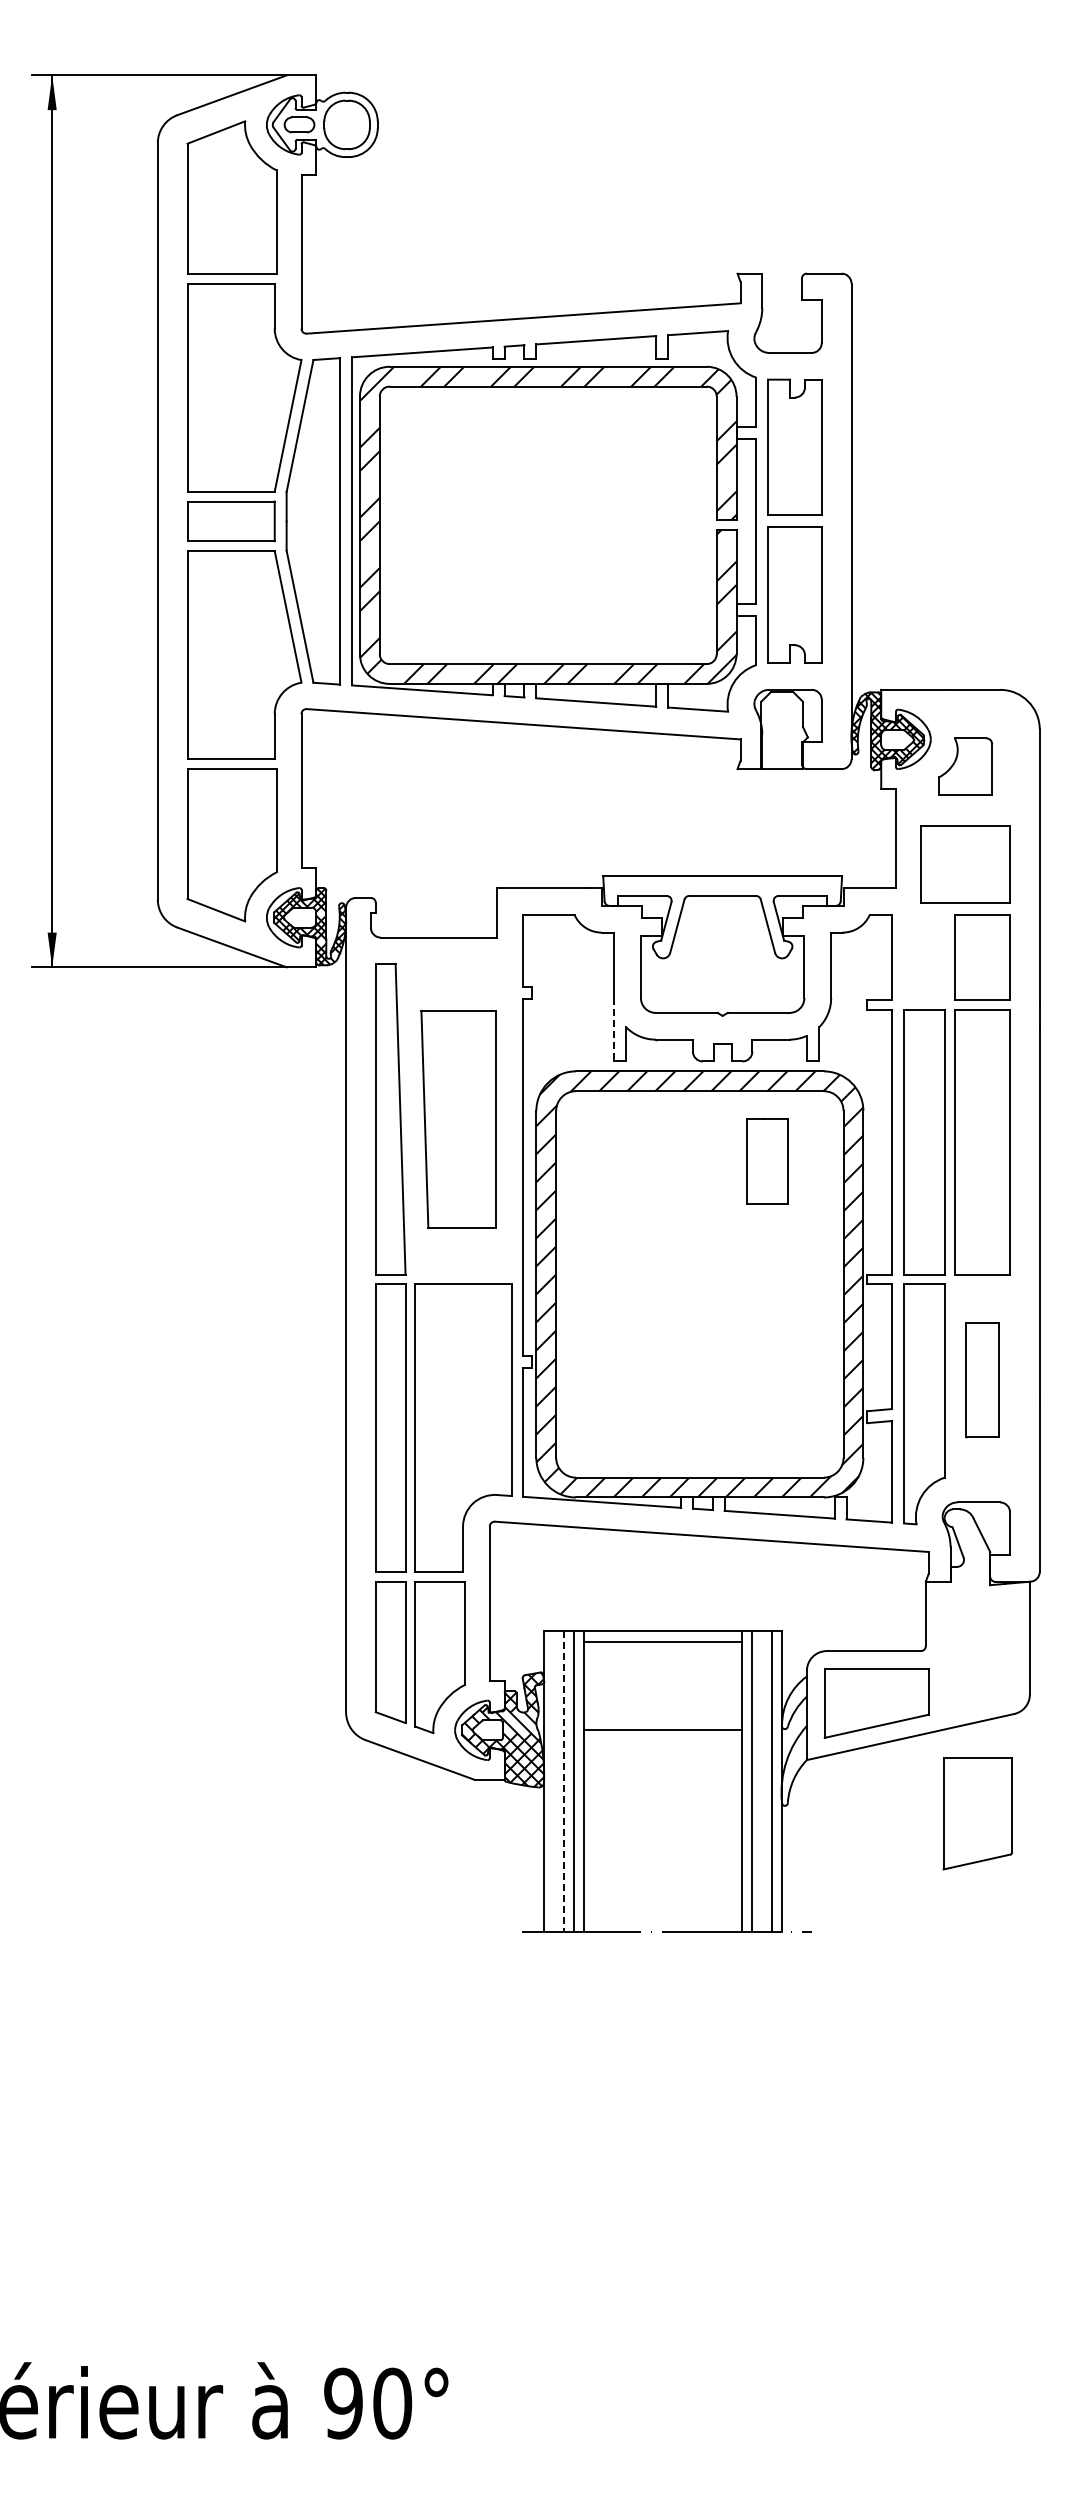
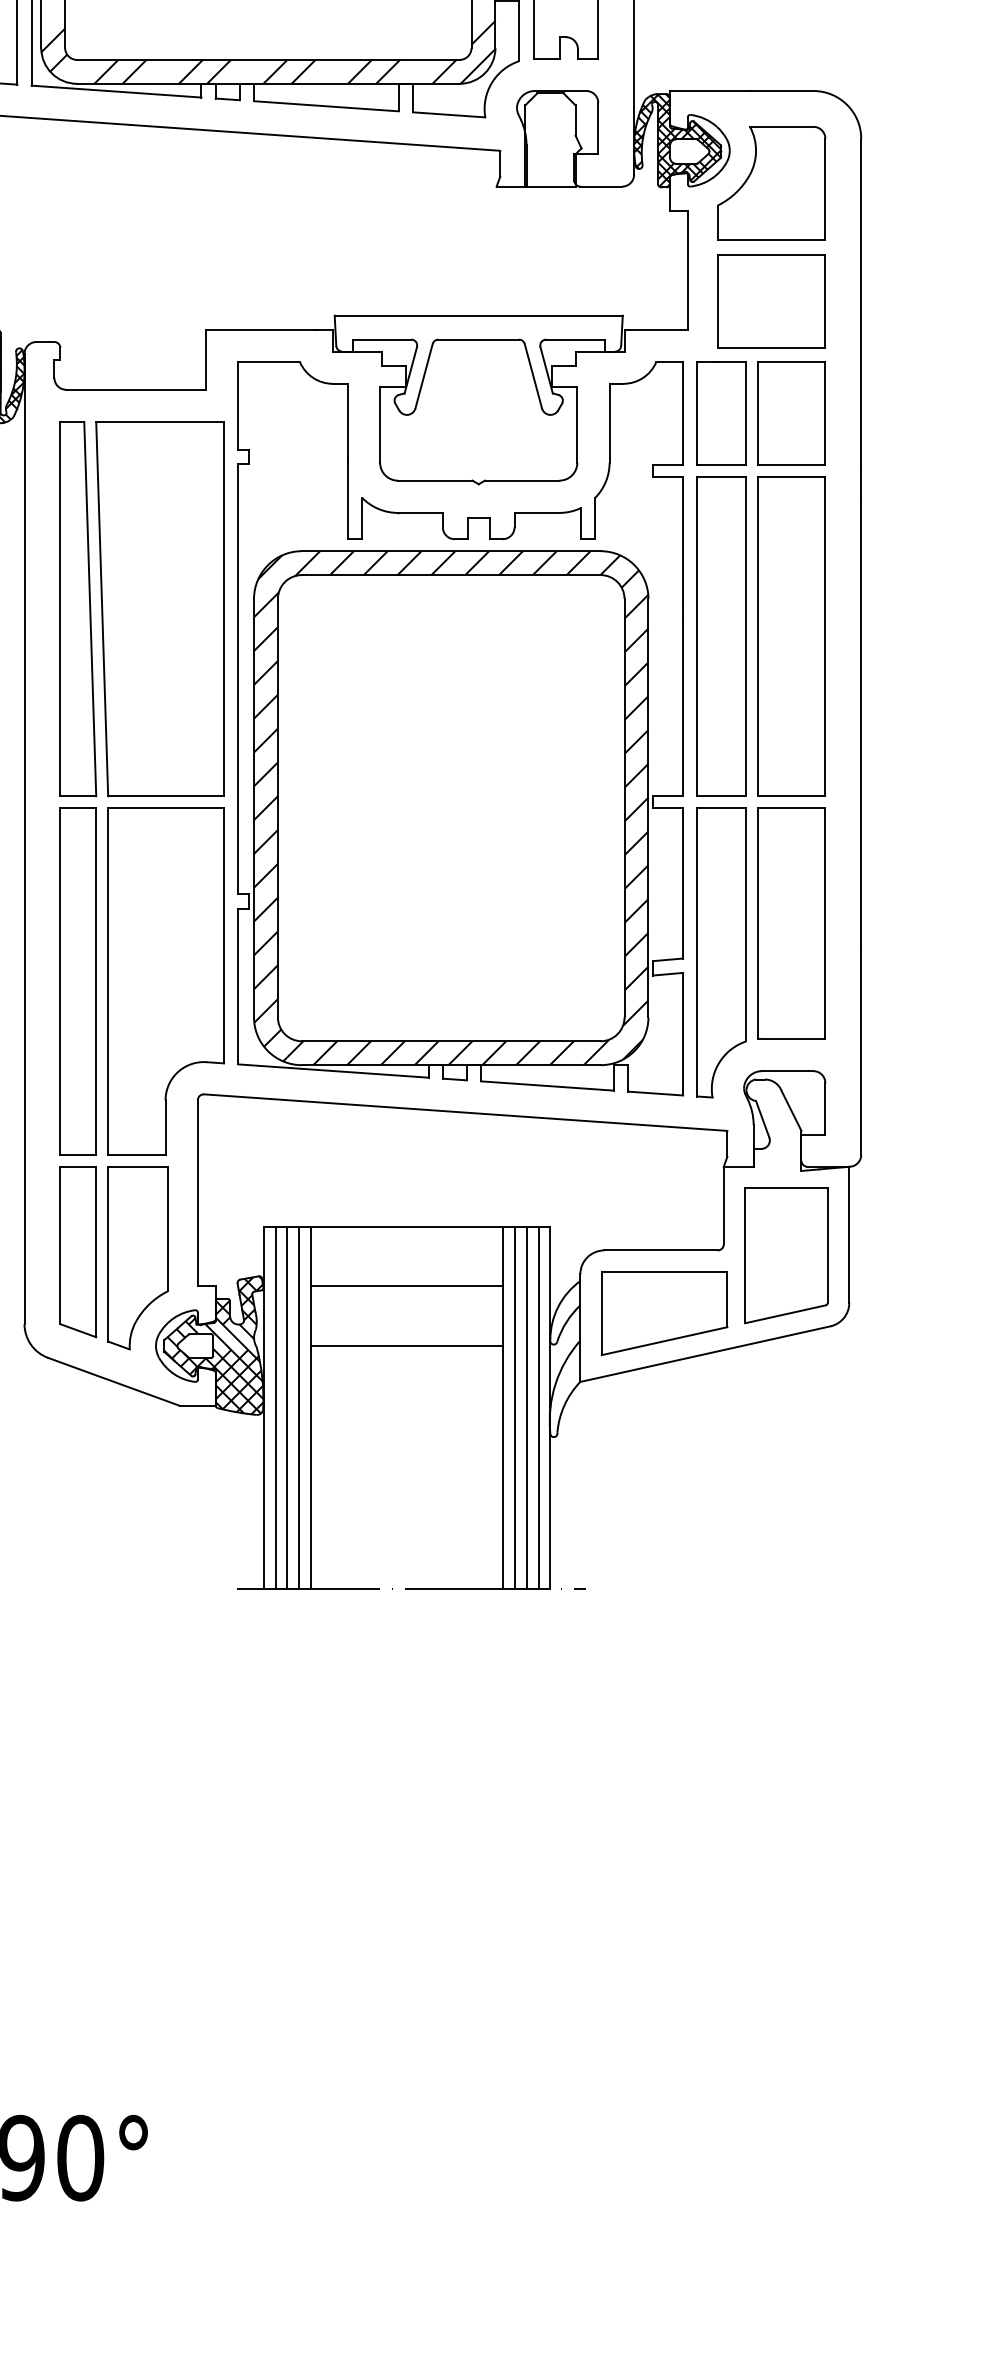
part: (965, 766) -> (771, 183), size x1.67
line: (614, 1029) -> (348, 500), dashed -> solid
part: (458, 1119) -> (160, 609), size x1.43
part: (767, 1161) -> (722, 413), moved
part: (982, 1379) -> (792, 922), size x1.67
line: (662, 1641) -> (406, 1285), moved
line: (554, 1781) -> (275, 1407), added
line: (564, 1781) -> (287, 1407), dashed -> solid
line: (762, 1781) -> (526, 1407), added
part: (977, 1813) -> (786, 1255), moved

